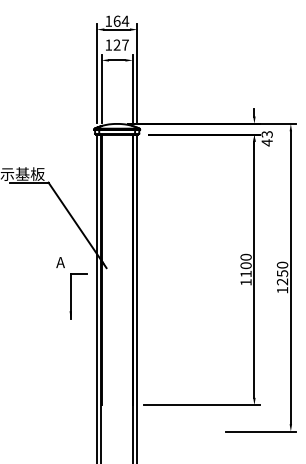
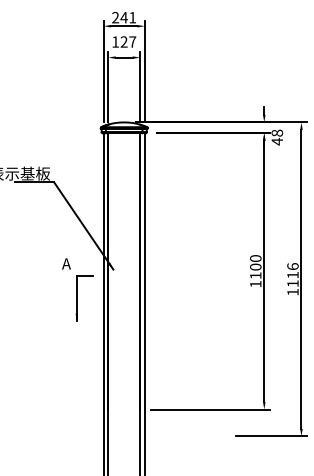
text: (117, 21) -> (124, 17), 164 -> 241
text: (266, 133) -> (276, 132), 43 -> 48
text: (282, 273) -> (292, 275), 1250 -> 1116

